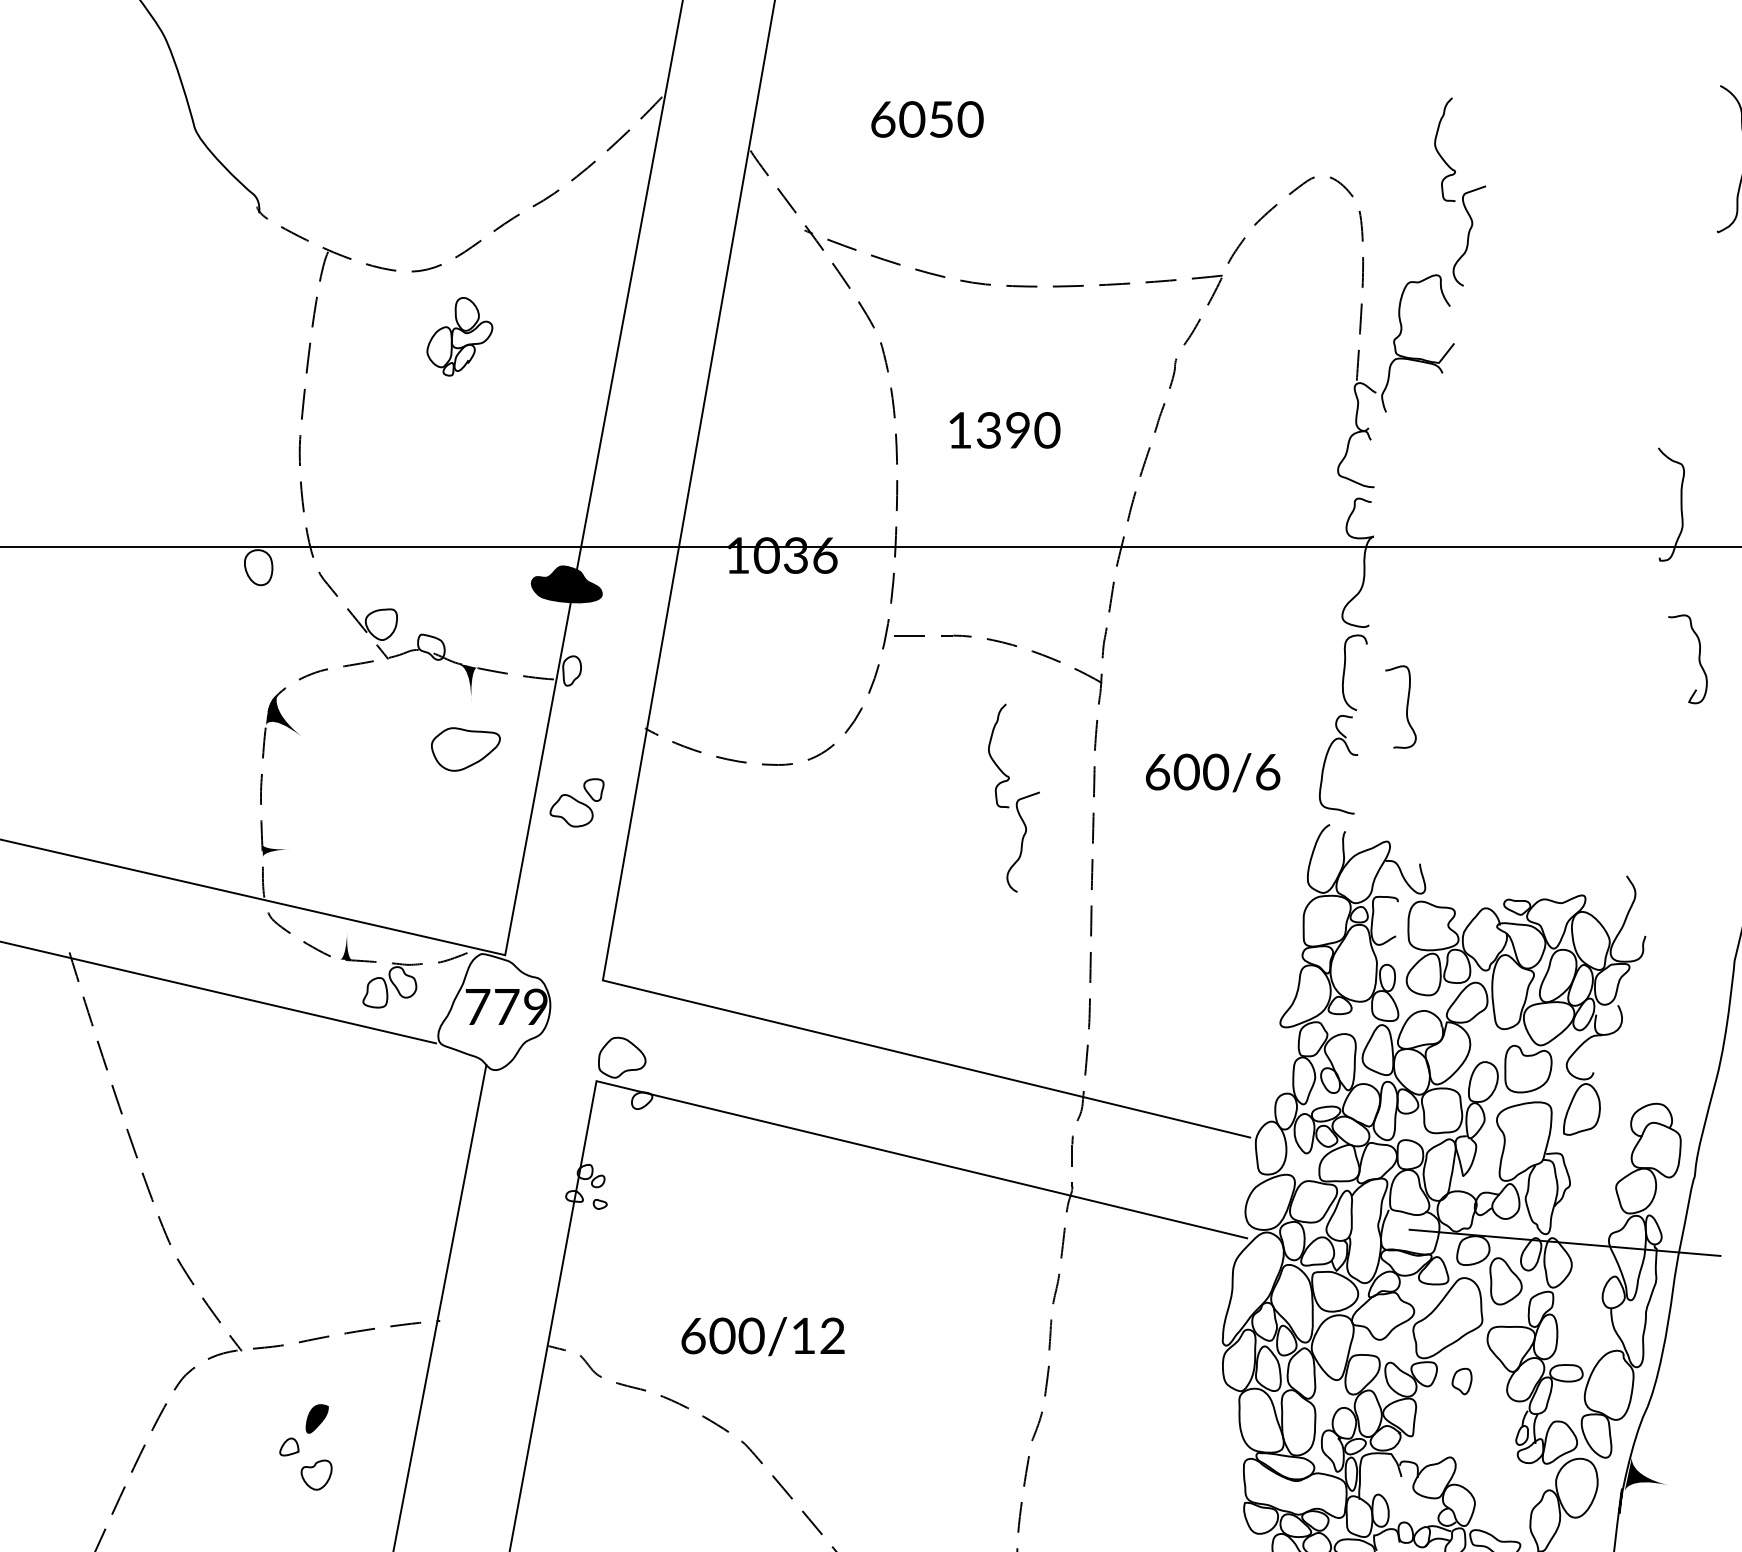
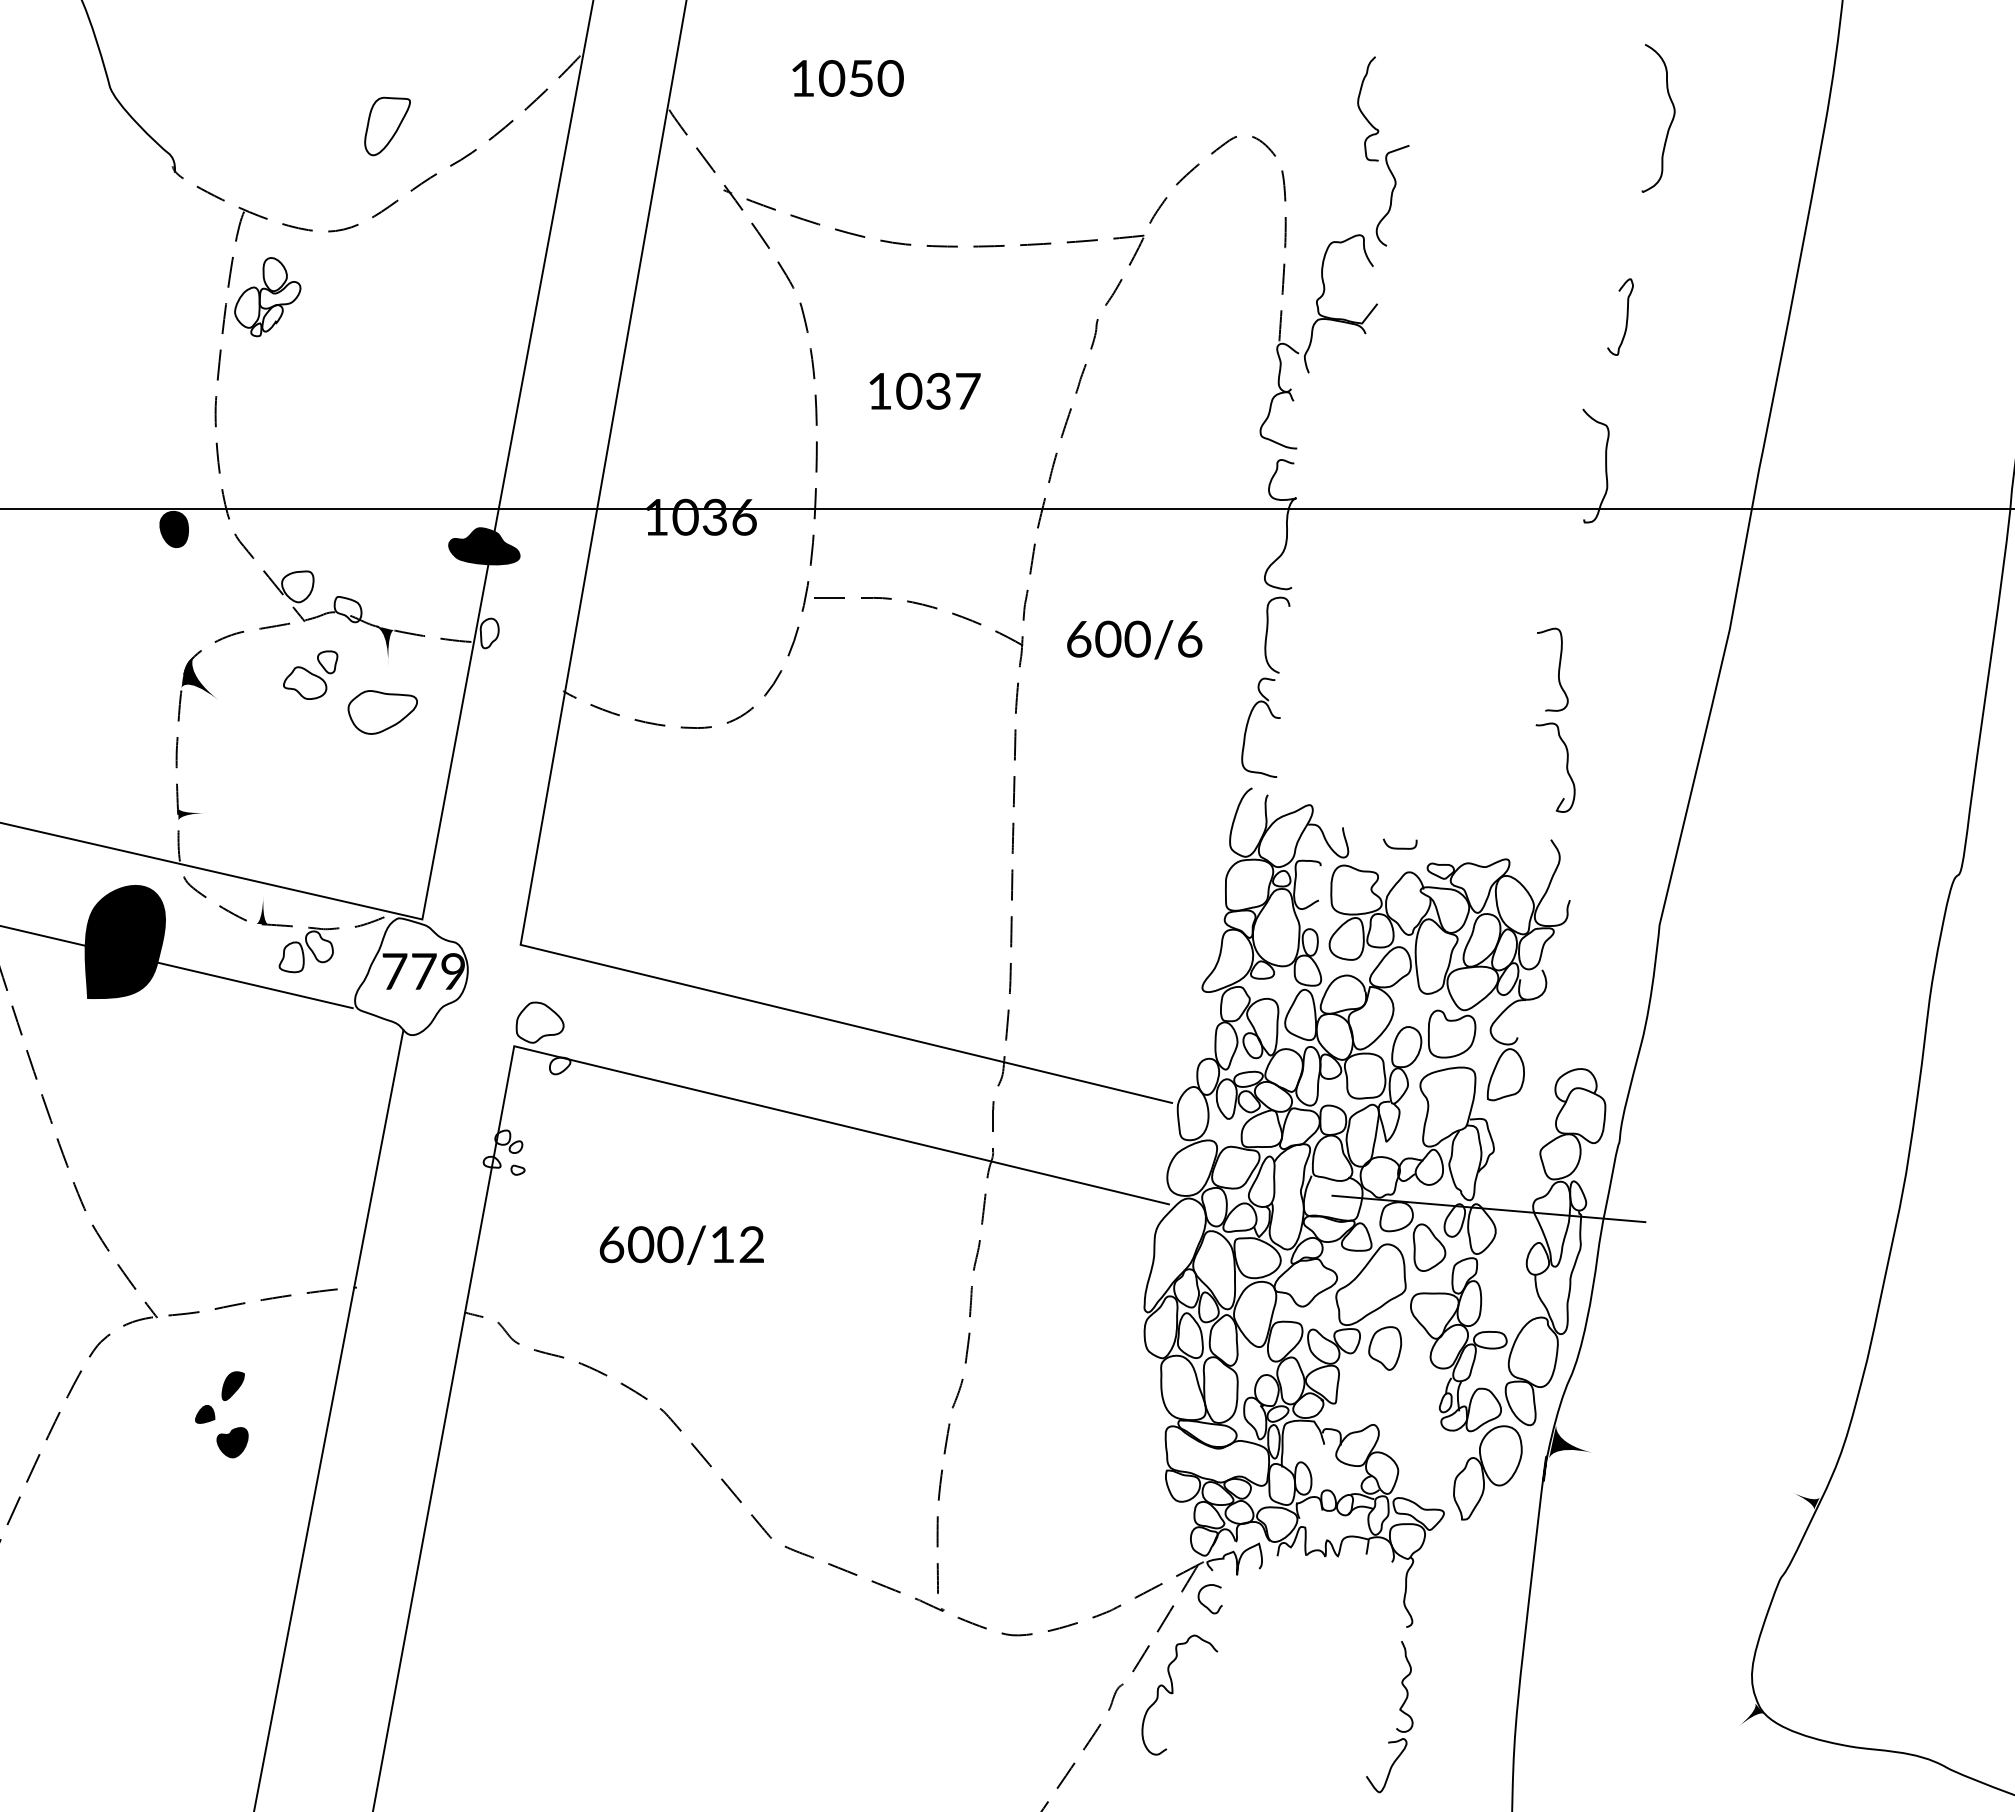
text: (882, 119) -> (802, 78), 6050 -> 1050
part: (470, 167) -> (387, 126), added
part: (459, 337) -> (267, 297), moved
curve: (1701, 356) -> (1626, 316), added
text: (1018, 429) -> (938, 390), 1390 -> 1037
fill: (258, 567) -> (174, 529), added
curve: (1698, 659) -> (1566, 767), moved
curve: (1406, 706) -> (1558, 669), moved
text: (1212, 772) -> (1134, 639), moved
part: (1014, 798) -> (934, 761), removed
part: (576, 802) -> (310, 674), moved
curve: (1476, 883) -> (1399, 847), added
fill: (209, 978) -> (124, 942), added
text: (762, 1335) -> (681, 1244), moved
part: (1462, 1381) -> (1385, 1348), size x1.67
fill: (288, 1446) -> (204, 1413), added
fill: (316, 1474) -> (232, 1442), added

